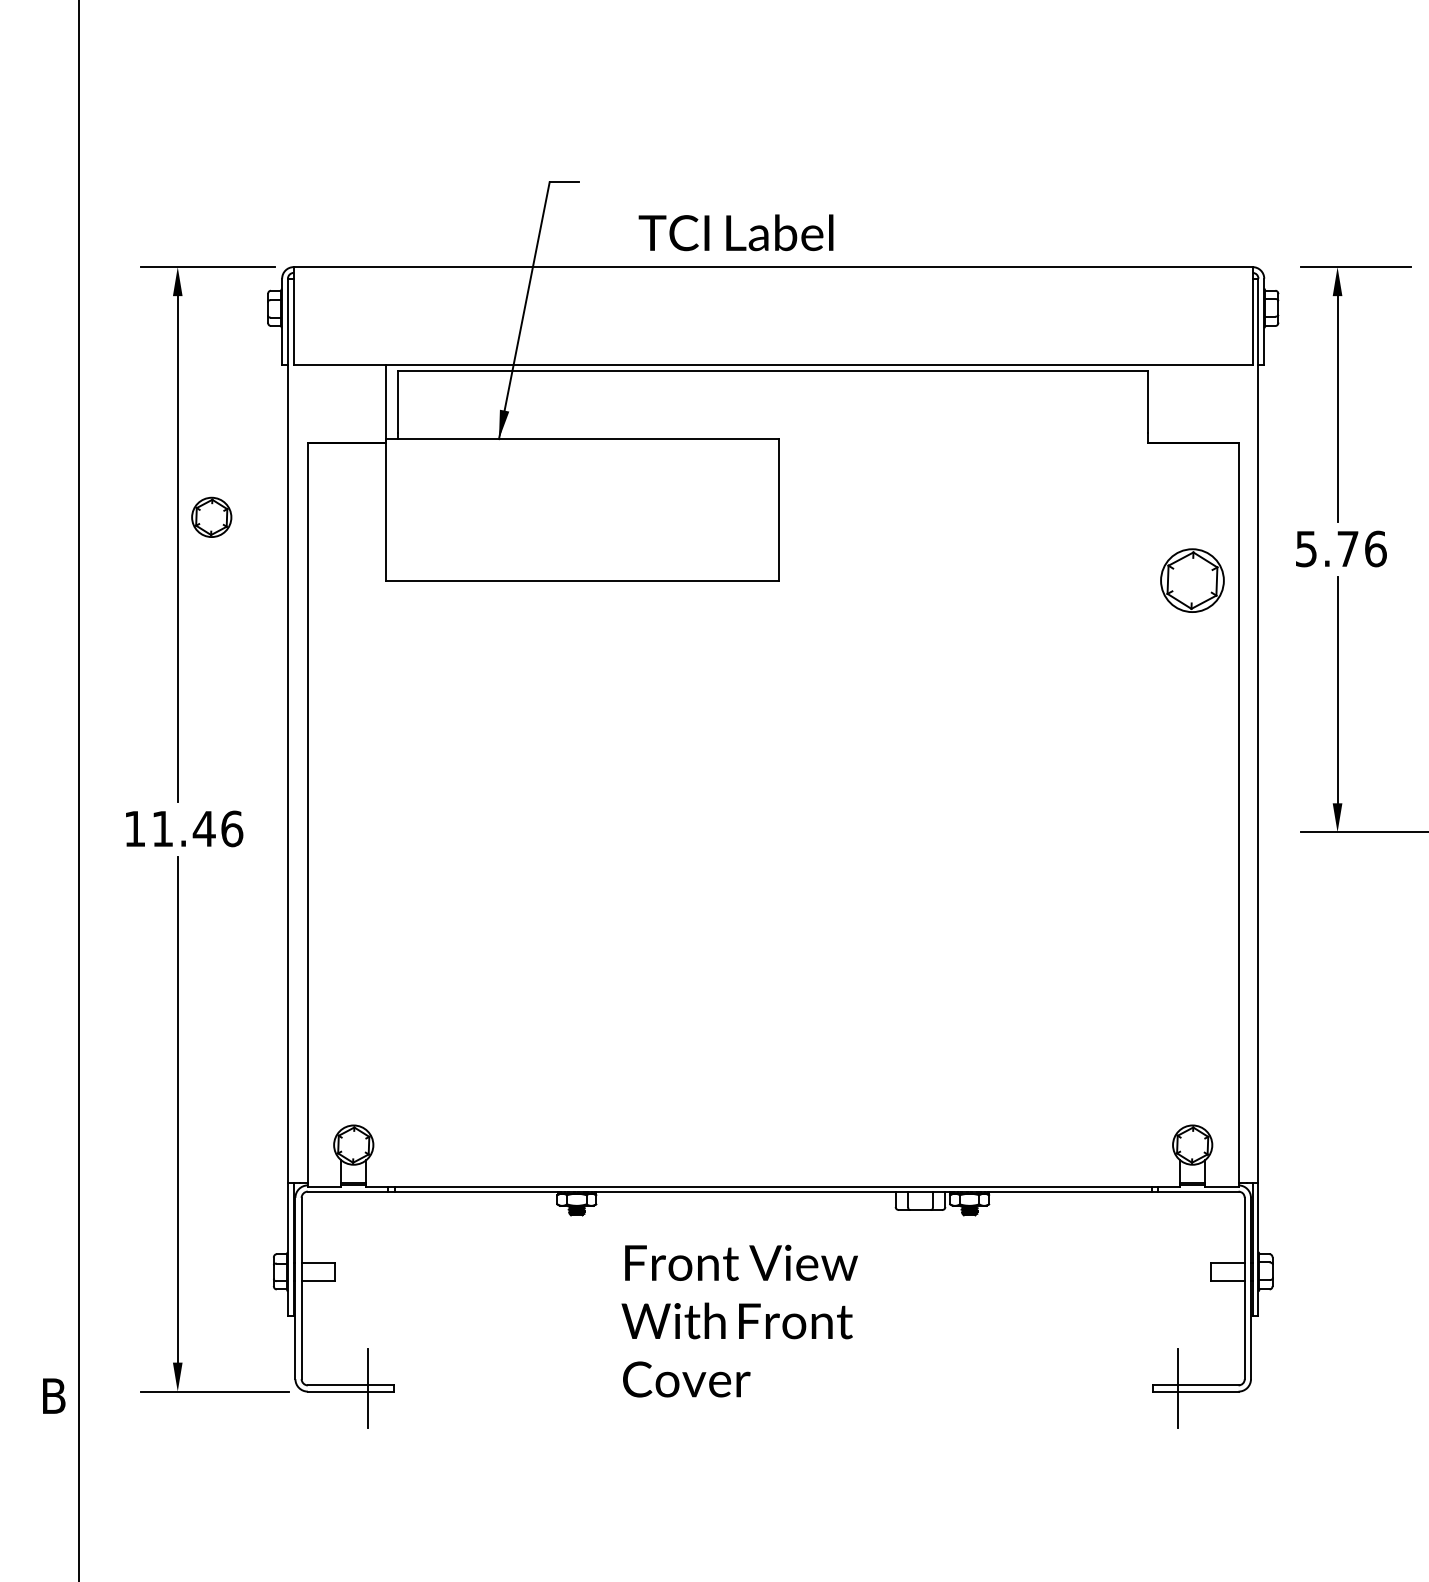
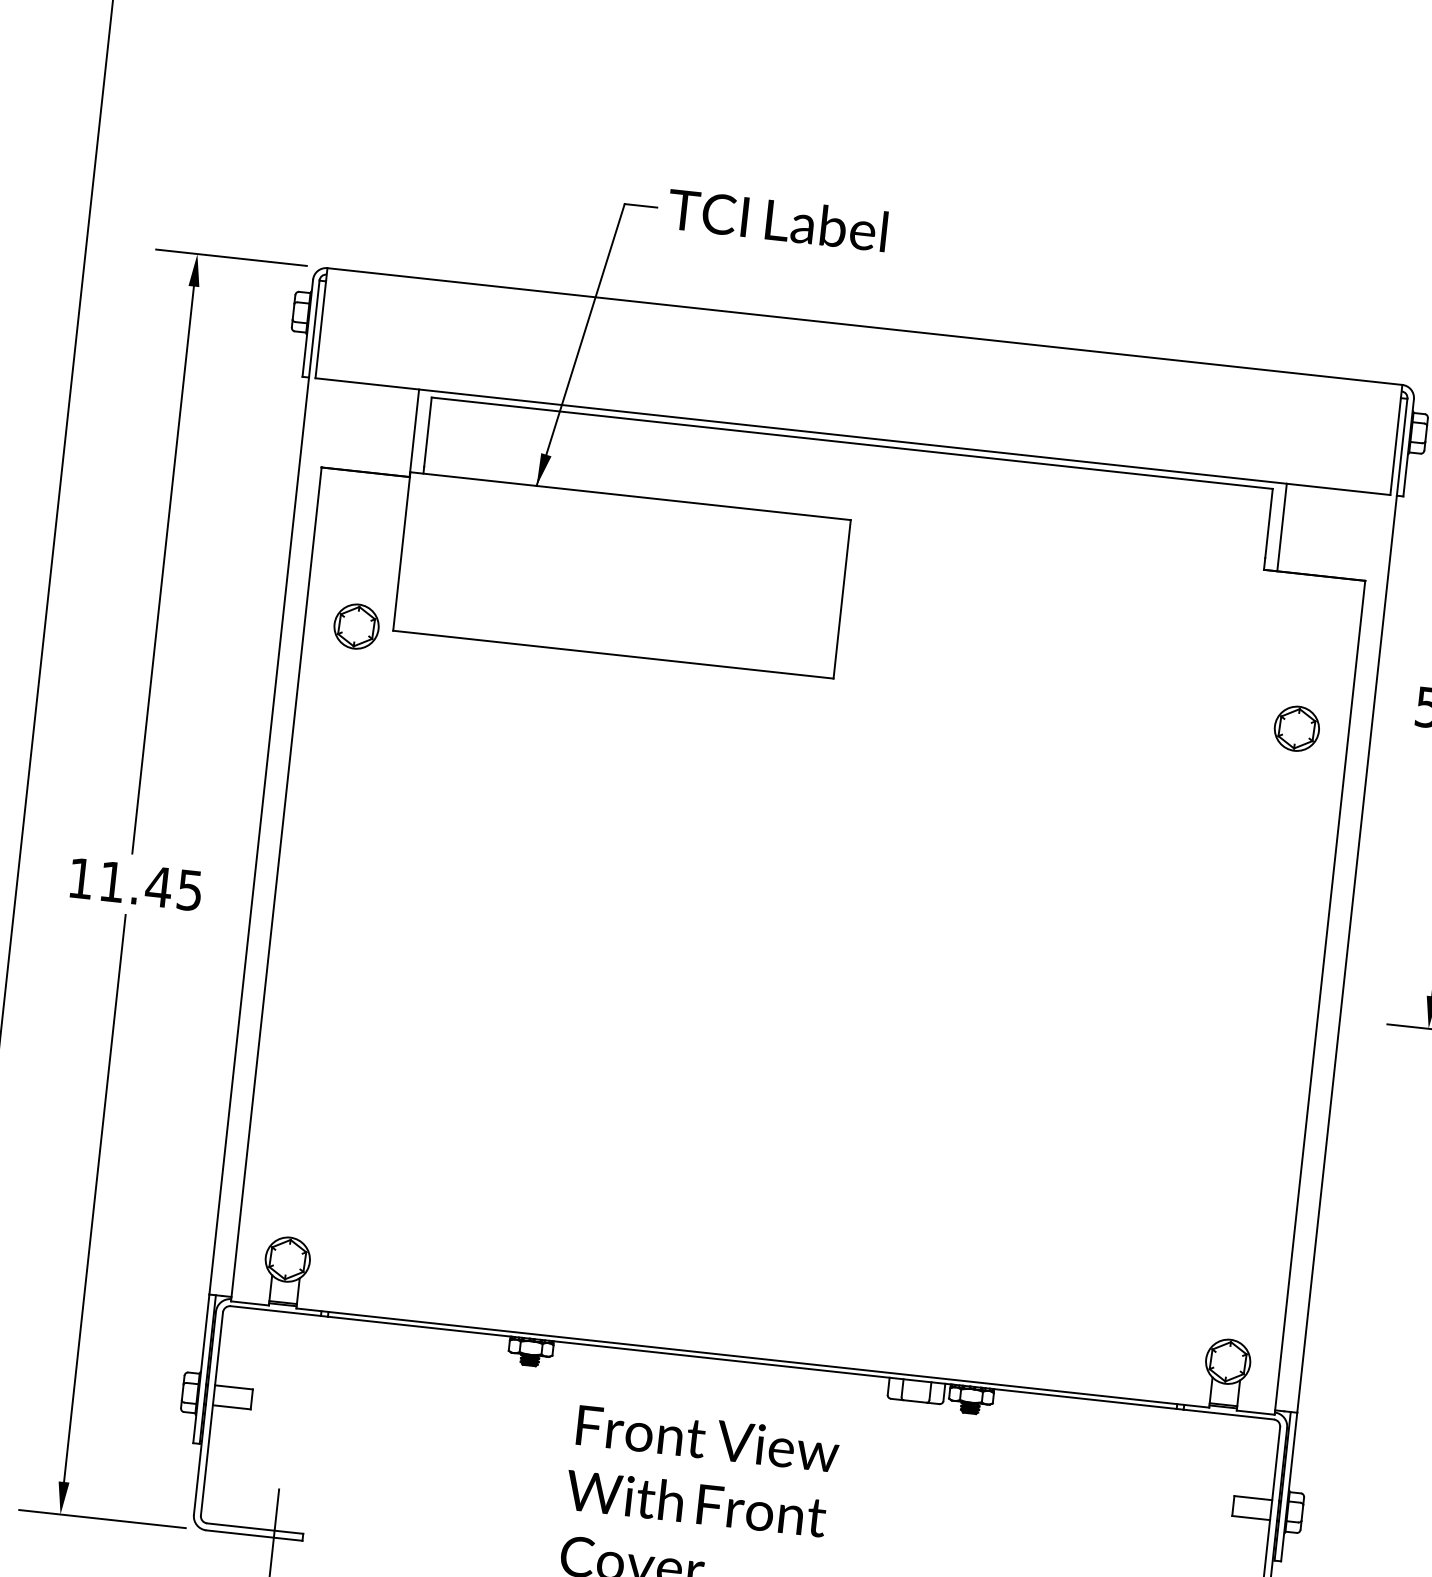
text: (735, 232) -> (777, 219), moved
line: (1160, 404) -> (1282, 527), added
part: (211, 516) -> (356, 625), moved
part: (1192, 579) -> (1296, 727), size x0.62
text: (232, 828) -> (190, 889), 11.46 -> 11.45

